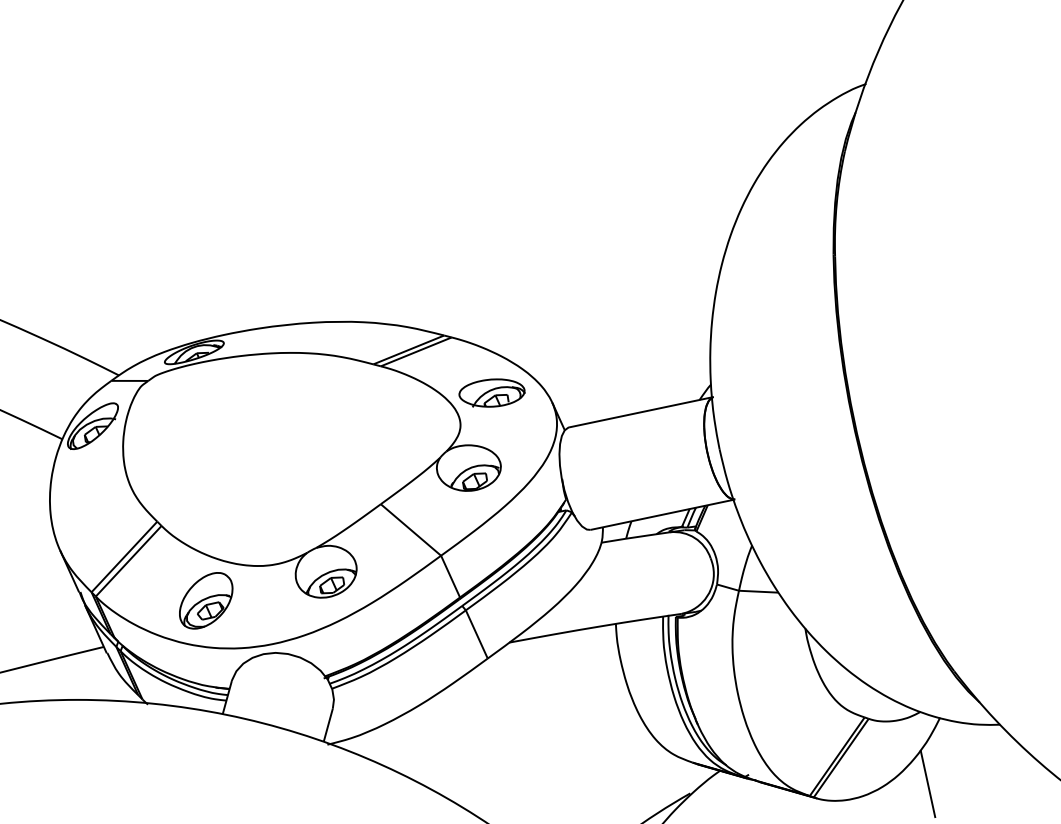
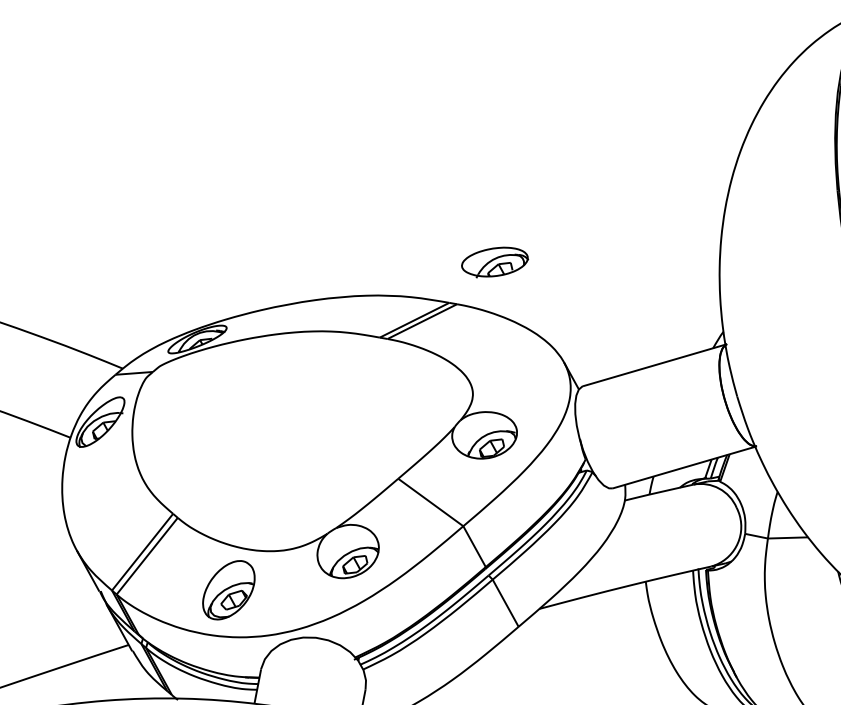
part: (491, 392) -> (494, 261), moved

